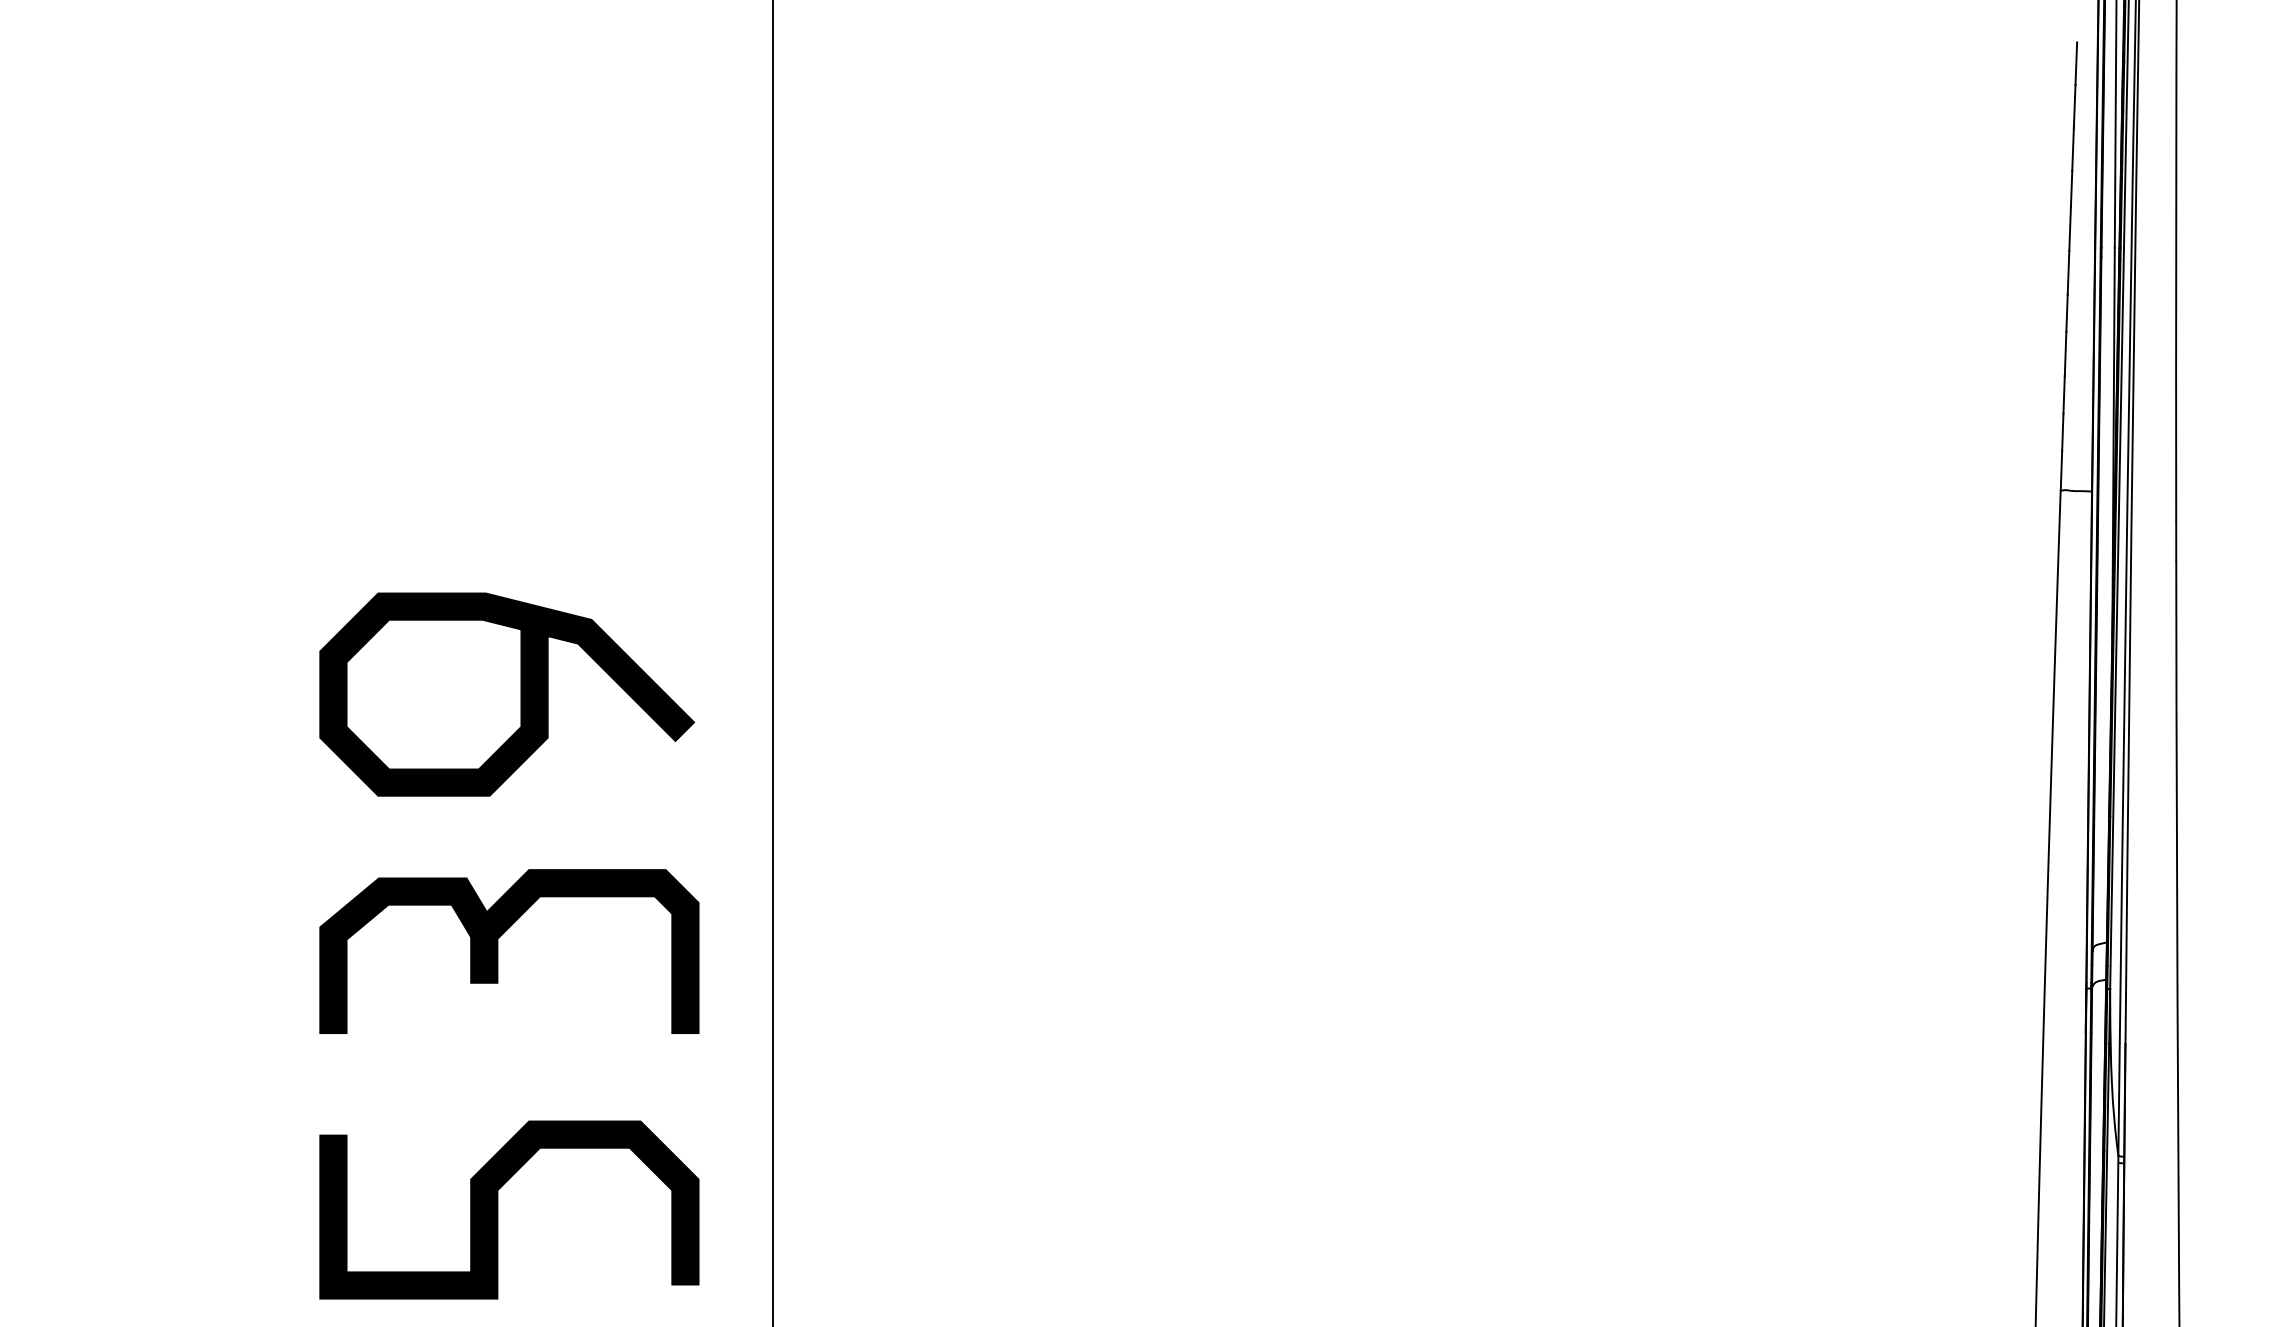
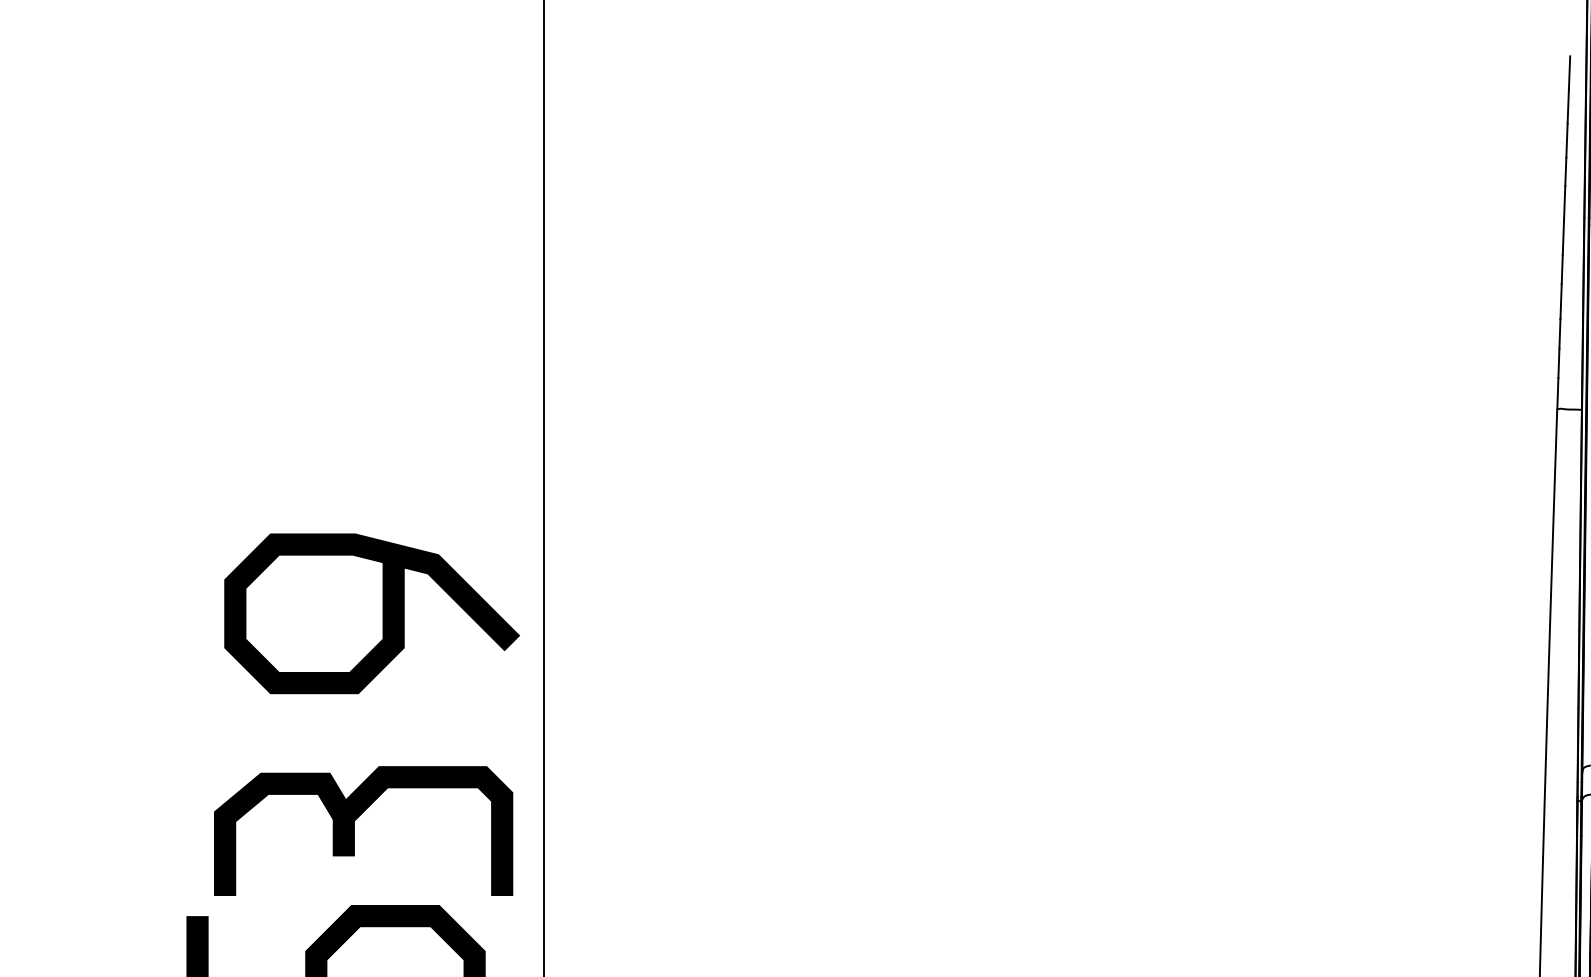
curve: (520, 694) -> (382, 613), moved
part: (498, 951) -> (355, 830), moved

